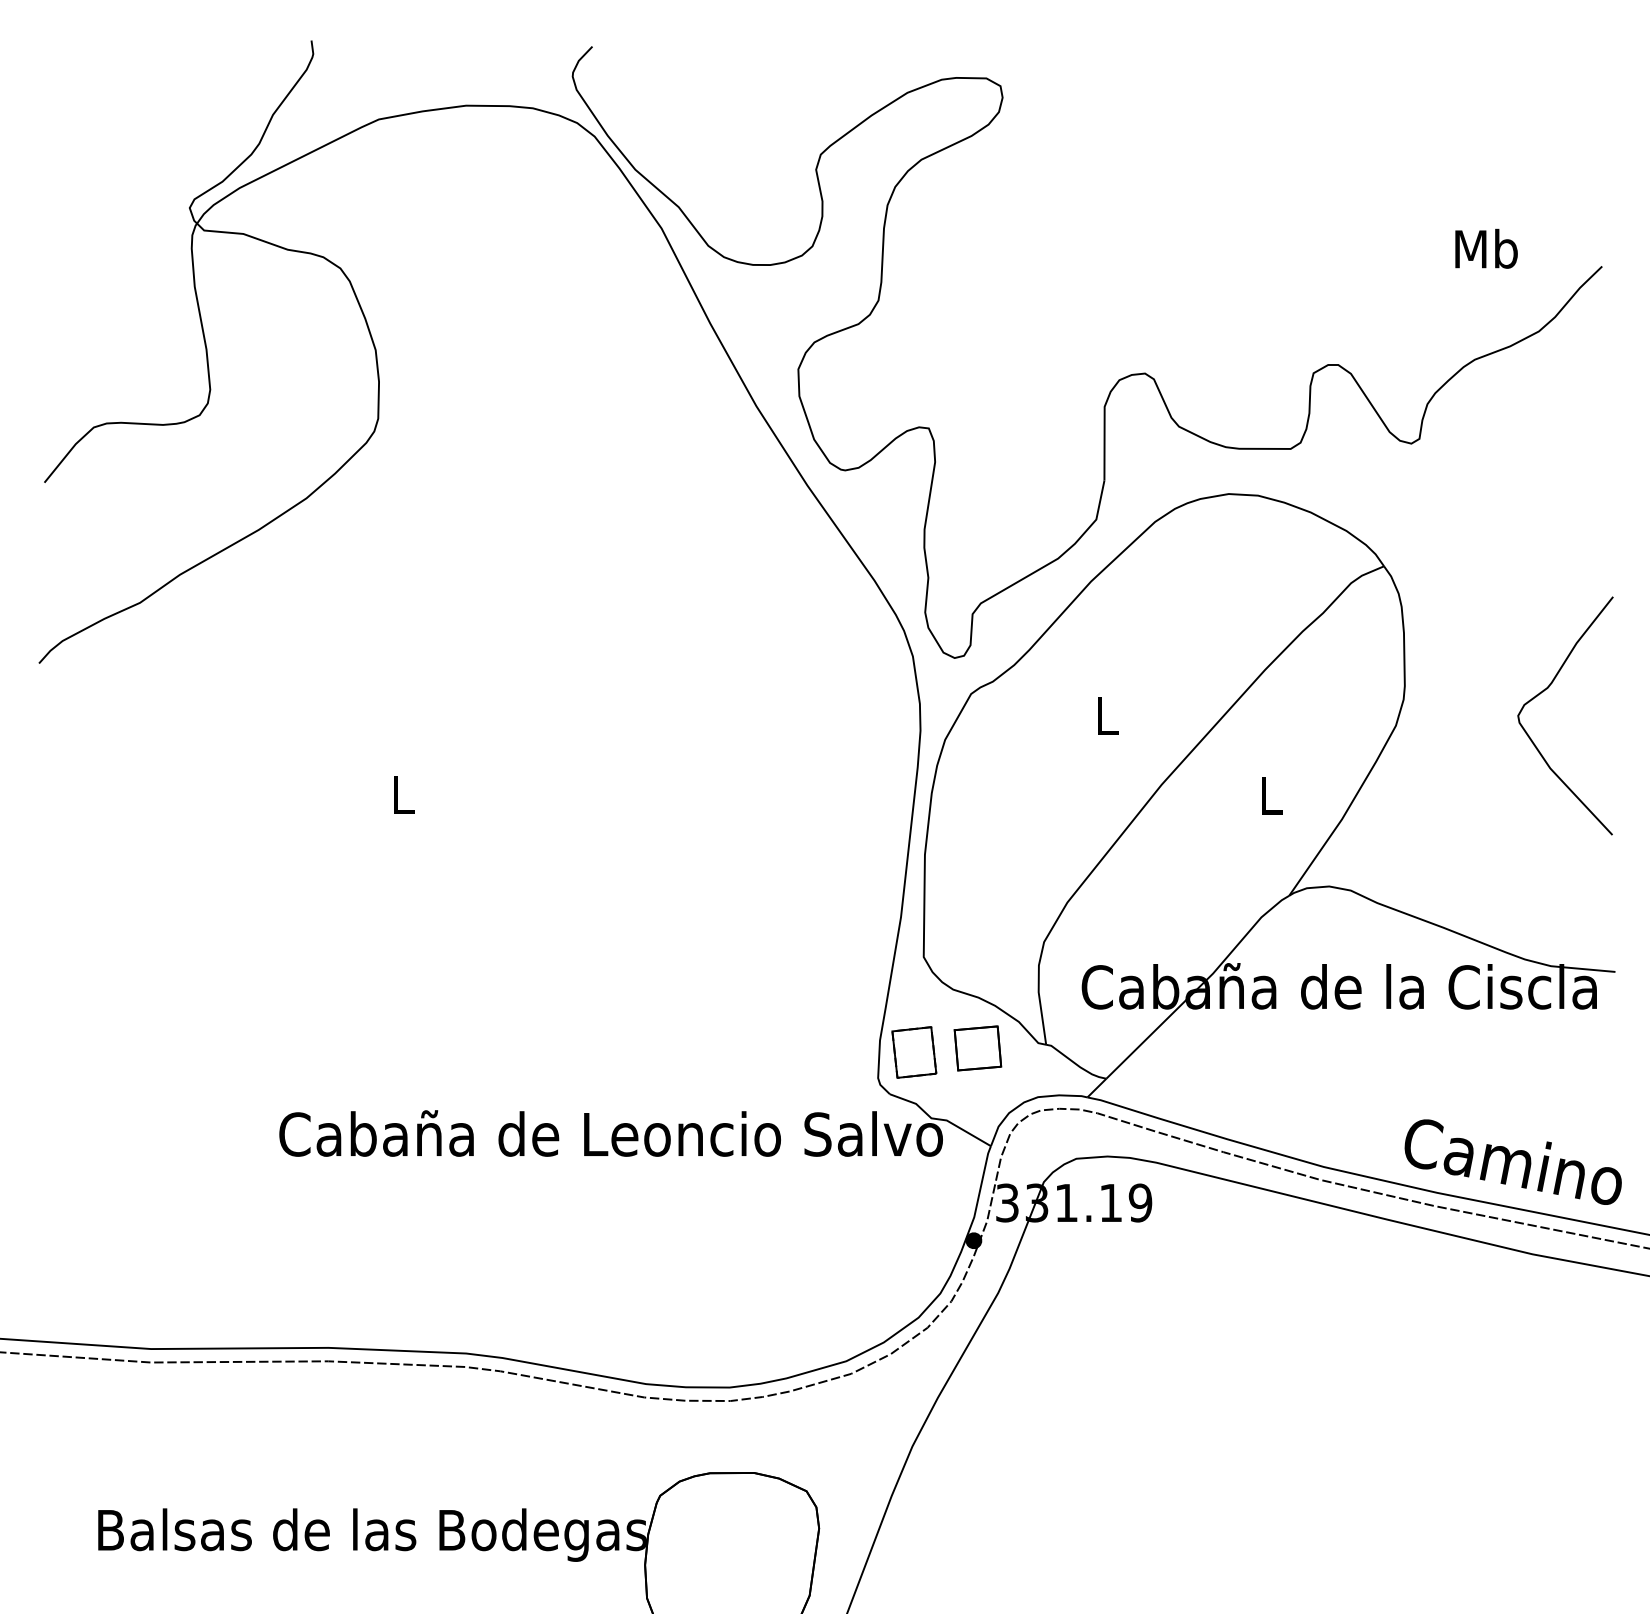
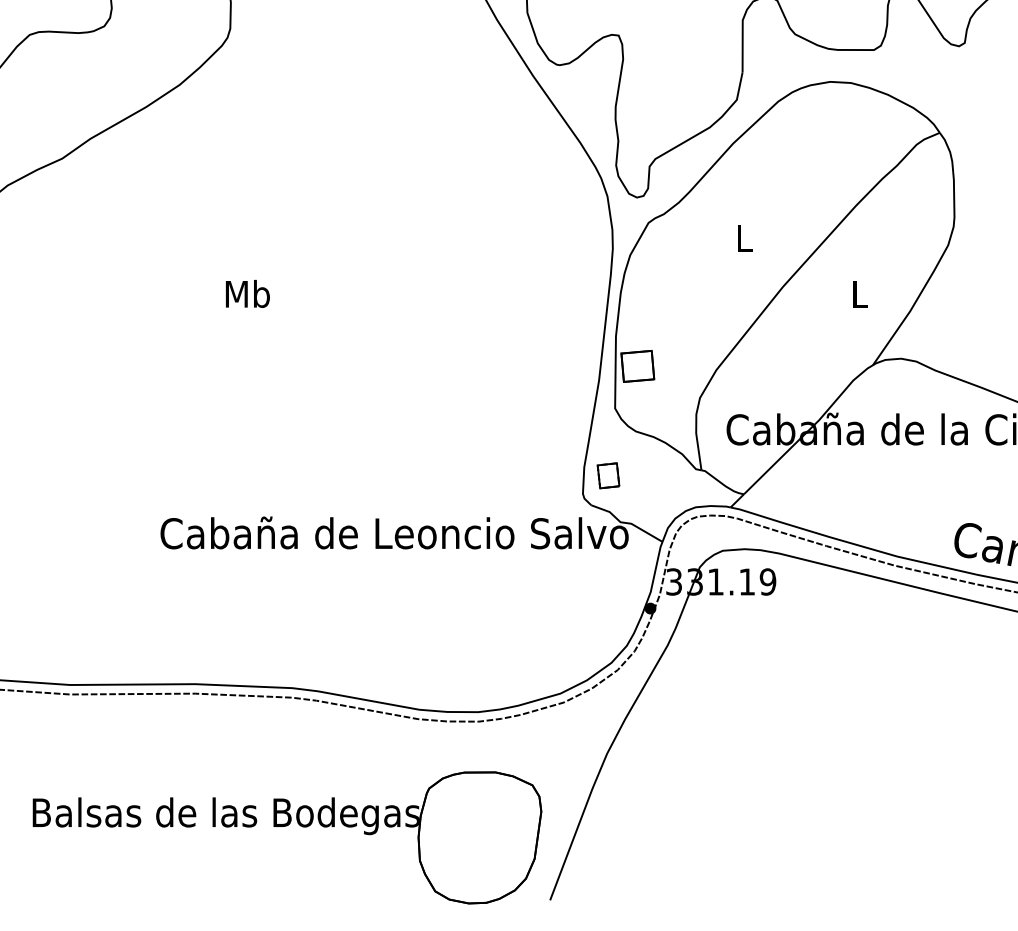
text: (403, 794) -> (248, 293), L -> Mb
part: (977, 1048) -> (637, 366), moved
part: (914, 1052) -> (608, 475), size x0.7

